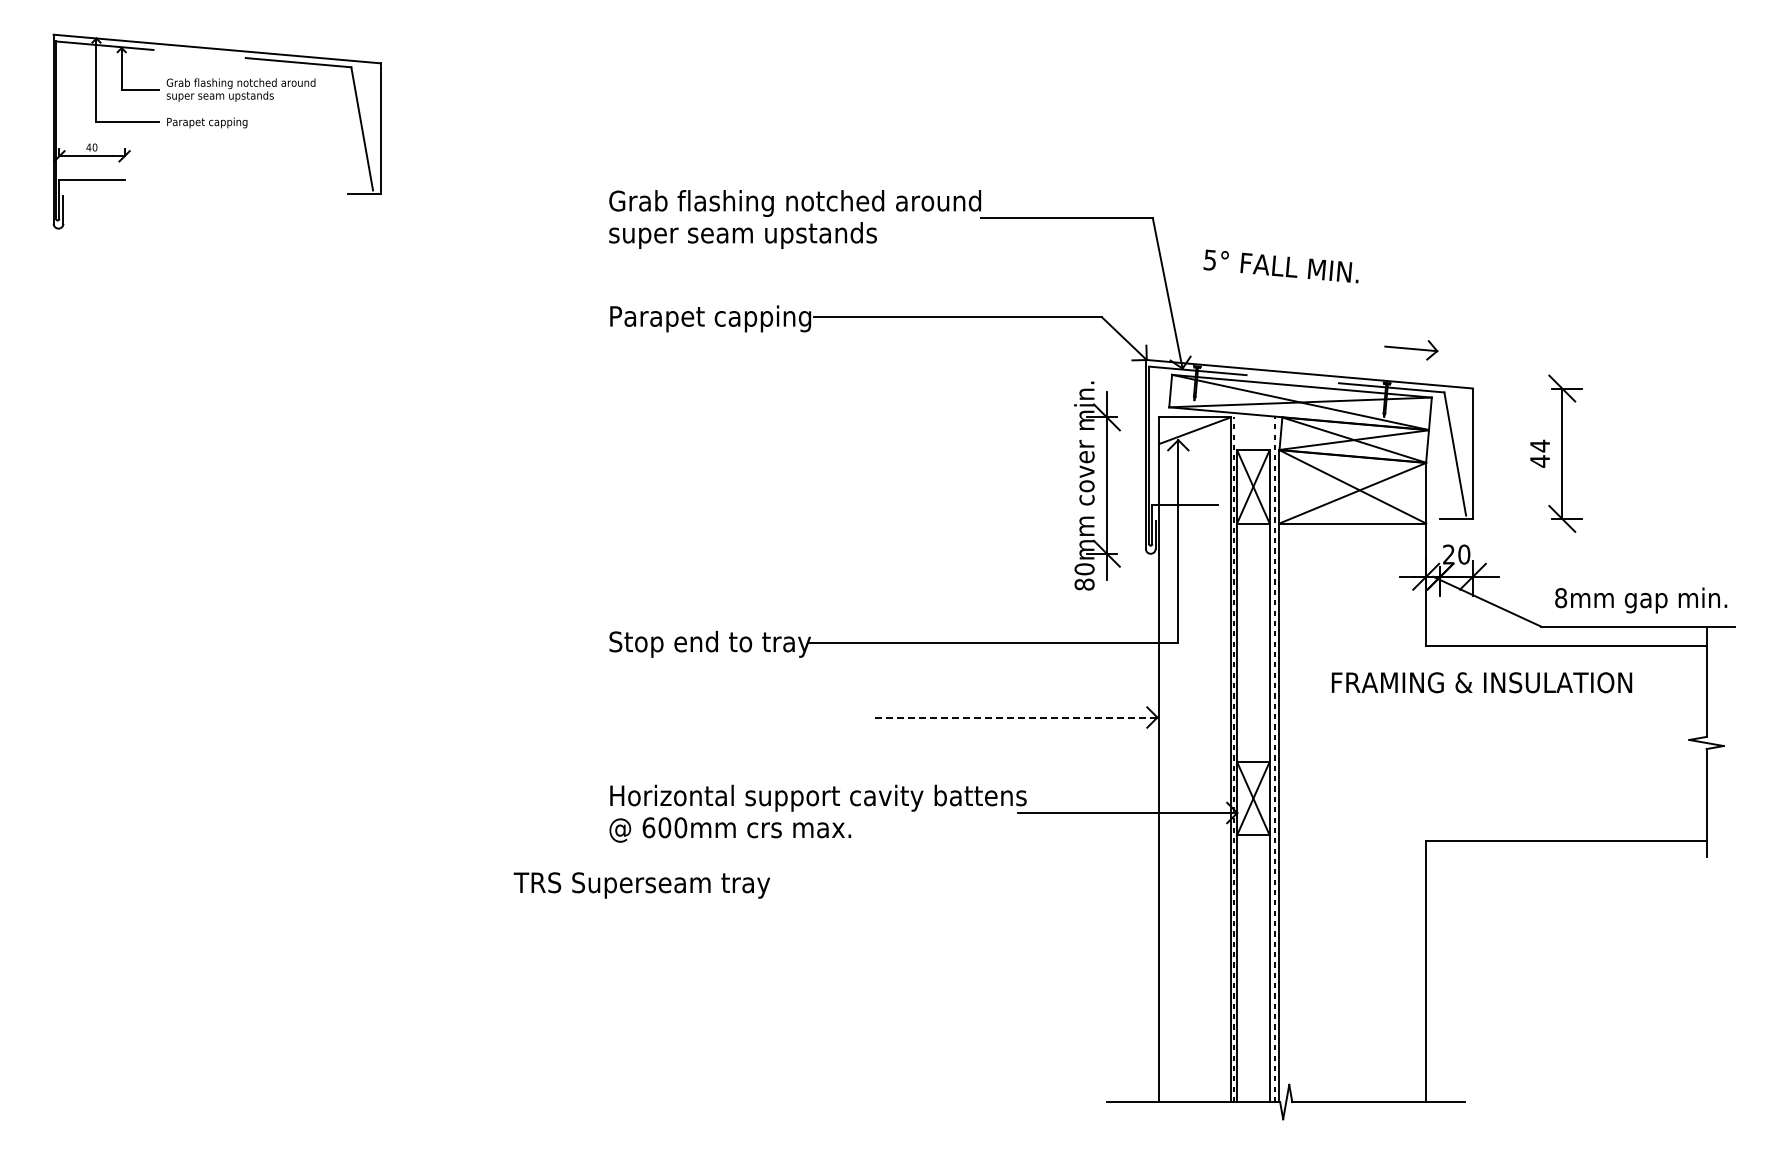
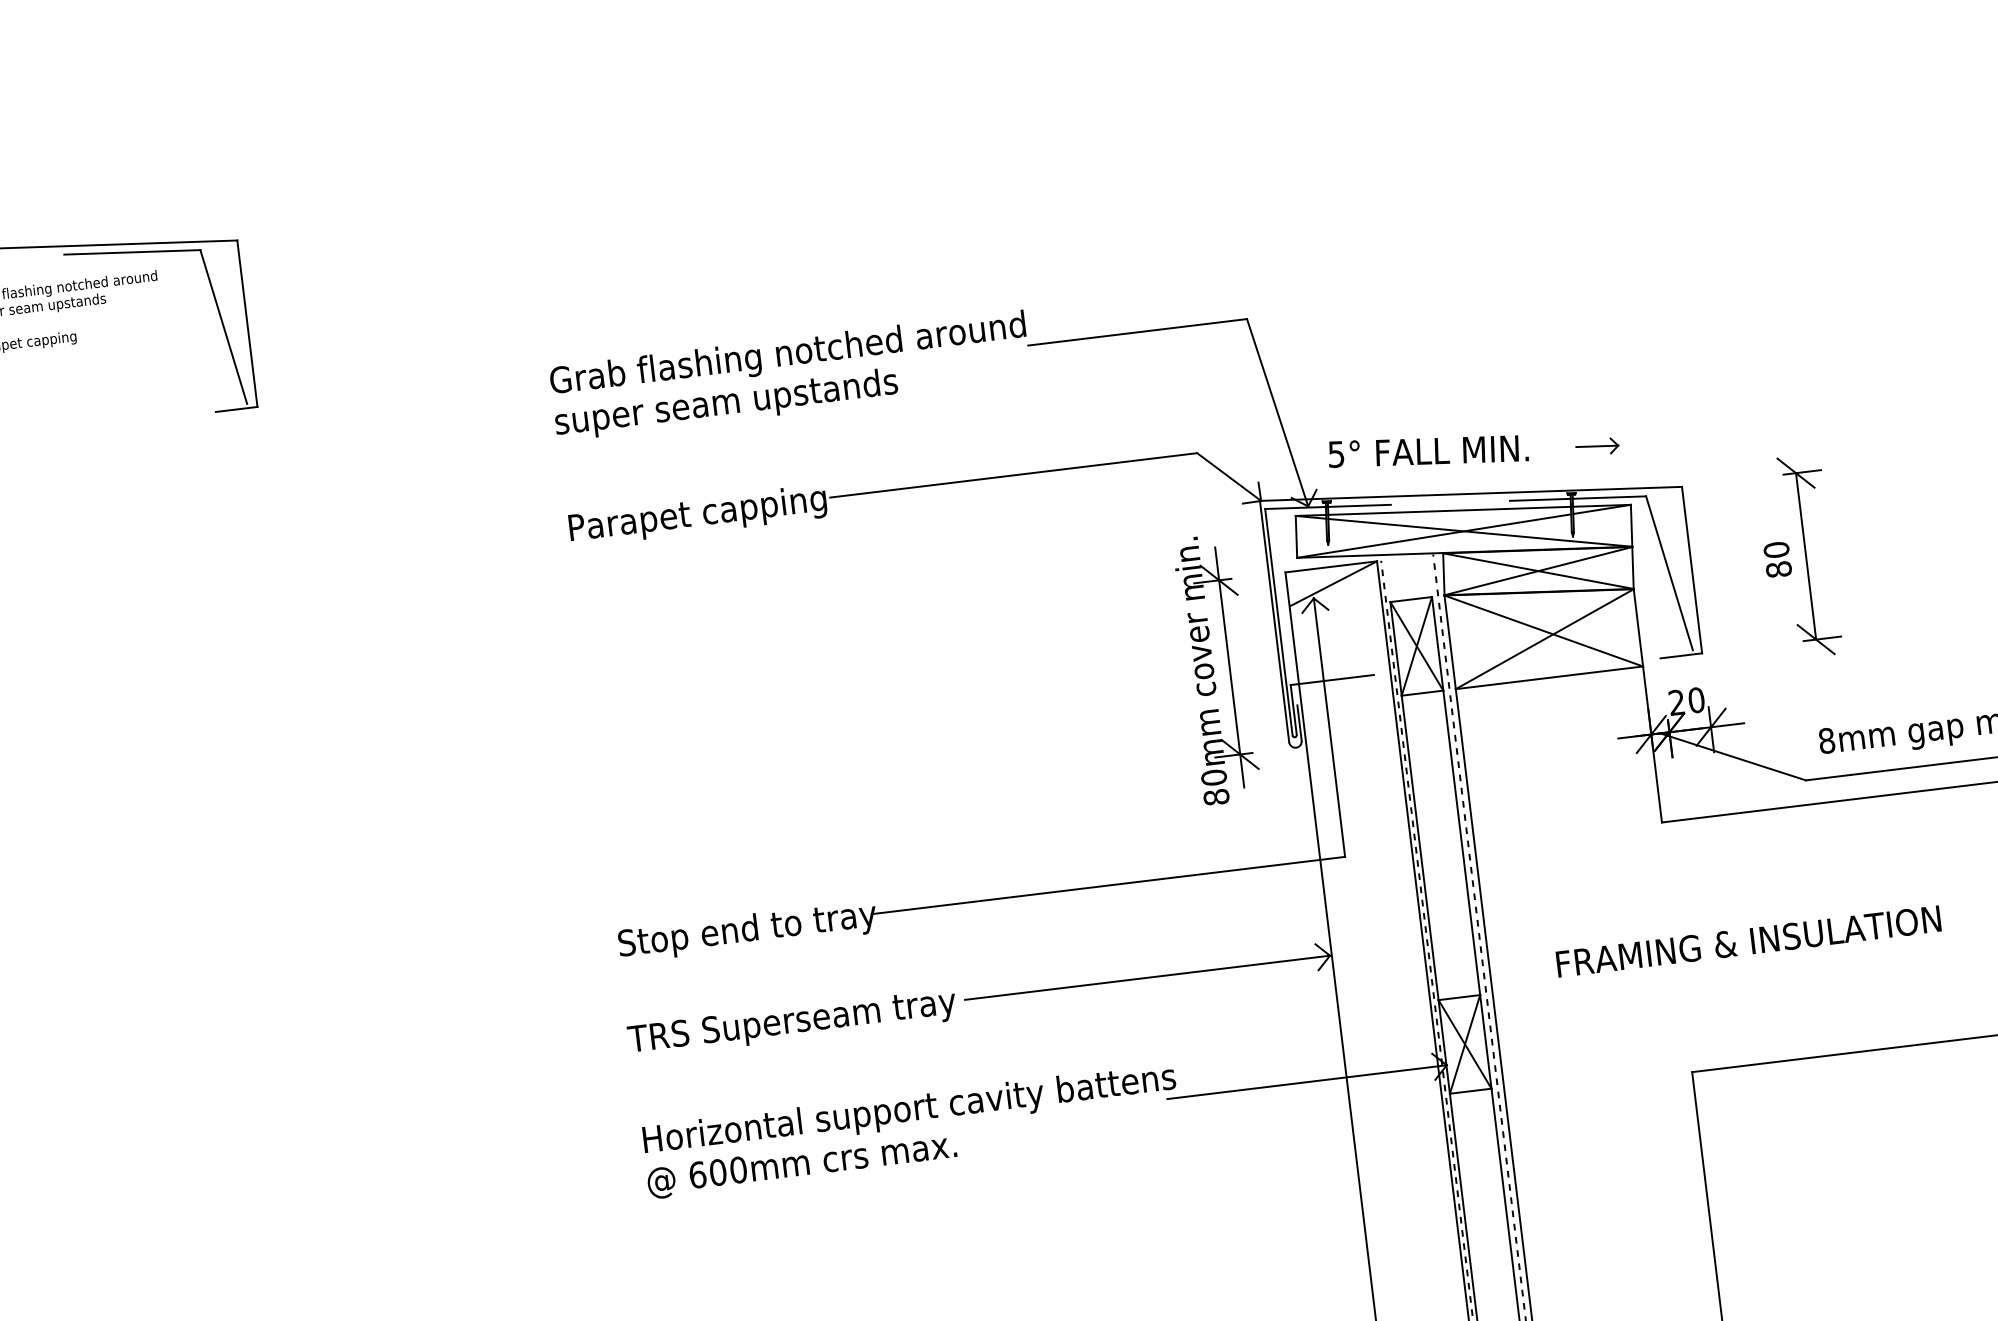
text: (1280, 266) -> (1427, 451), moved
part: (1411, 349) -> (1597, 446), size x0.62
text: (1540, 453) -> (1778, 559), 44 -> 80
text: (1482, 682) -> (1749, 941), moved
line: (1014, 717) -> (1147, 977), dashed -> solid
text: (641, 885) -> (791, 1023), moved

